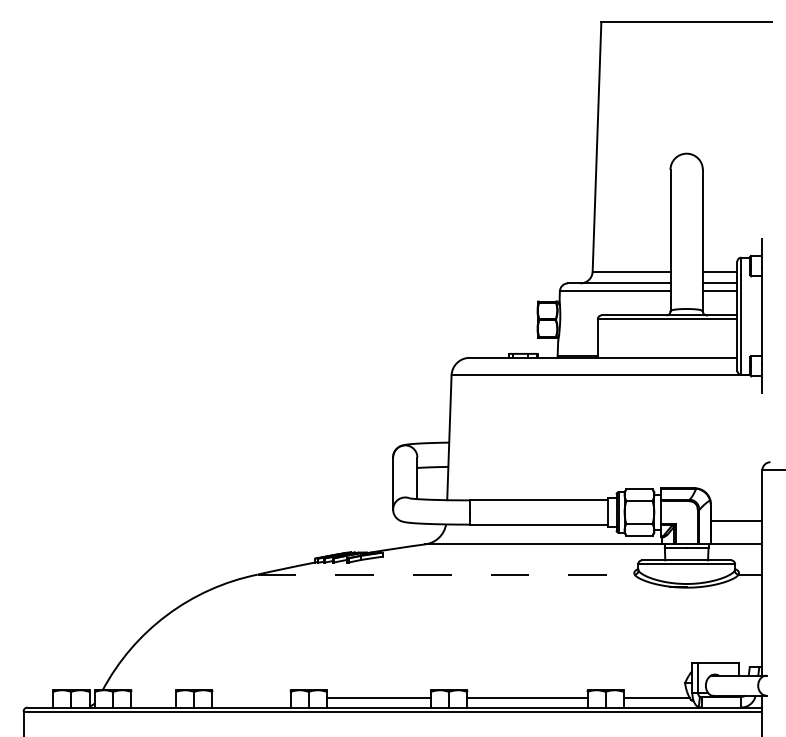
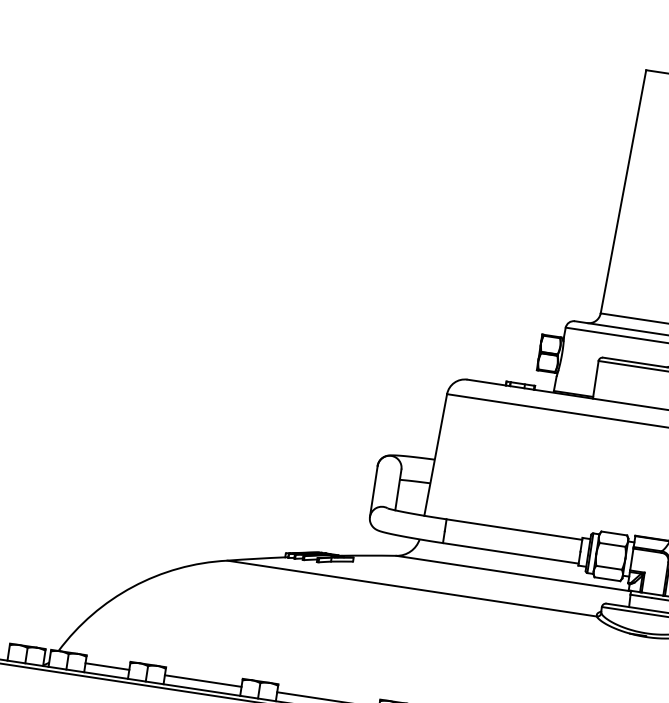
line: (446, 574) -> (412, 588), dashed -> solid
line: (153, 698) -> (107, 666), added
line: (251, 698) -> (203, 681), added

